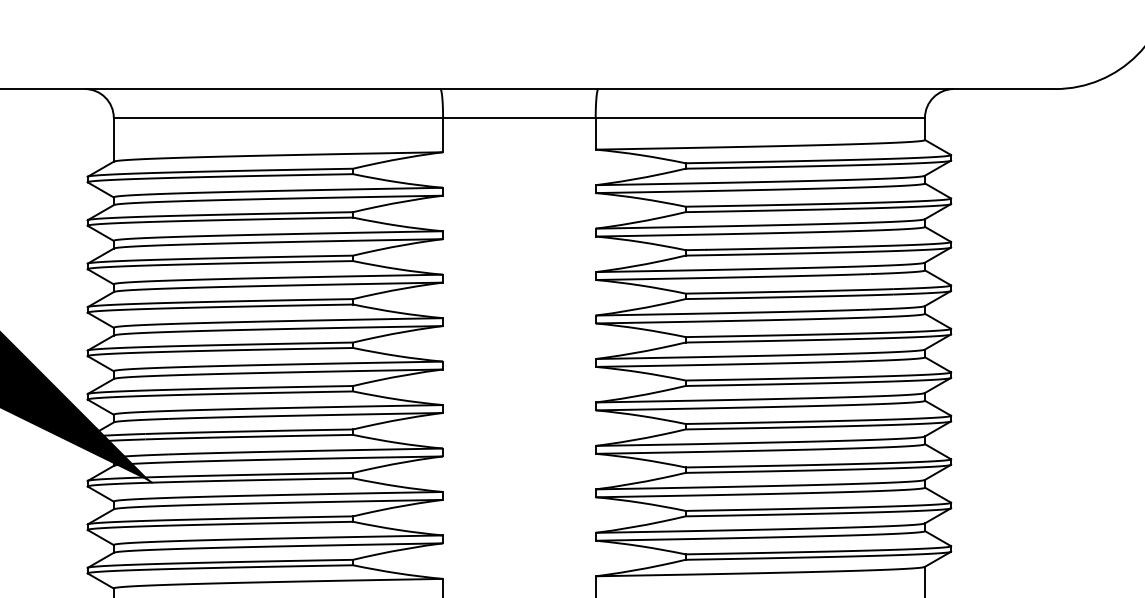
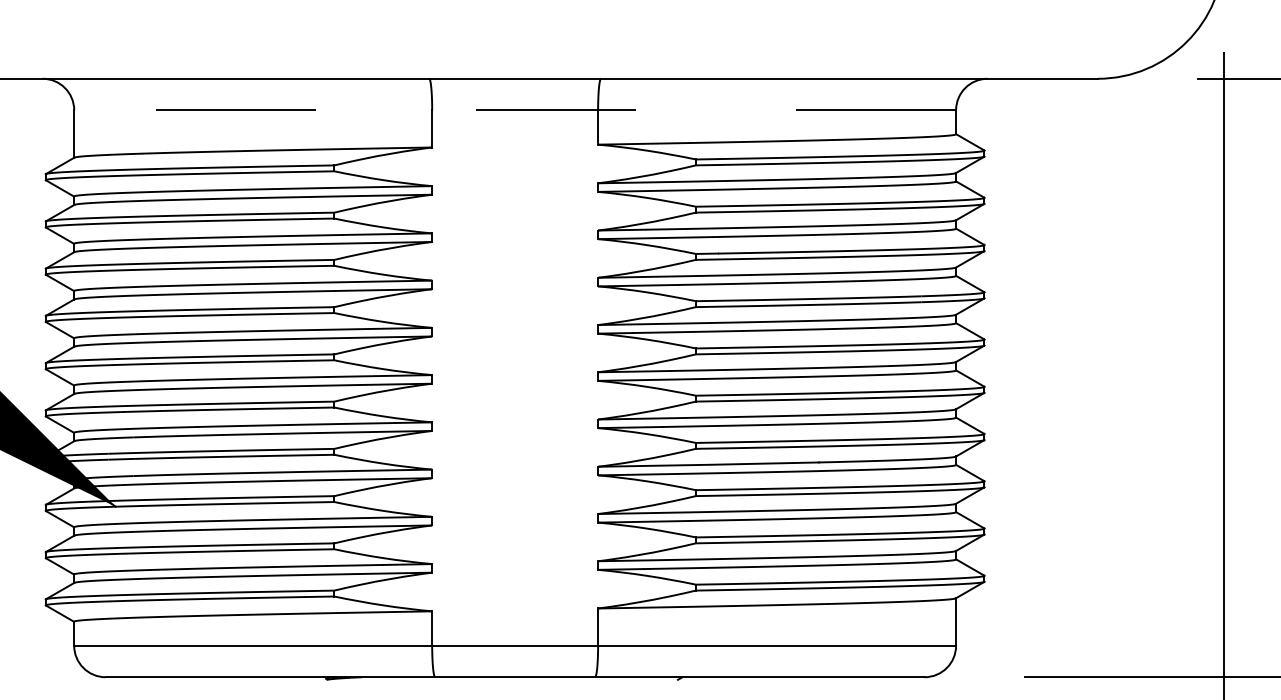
line: (519, 118) -> (515, 110), solid -> dashed

